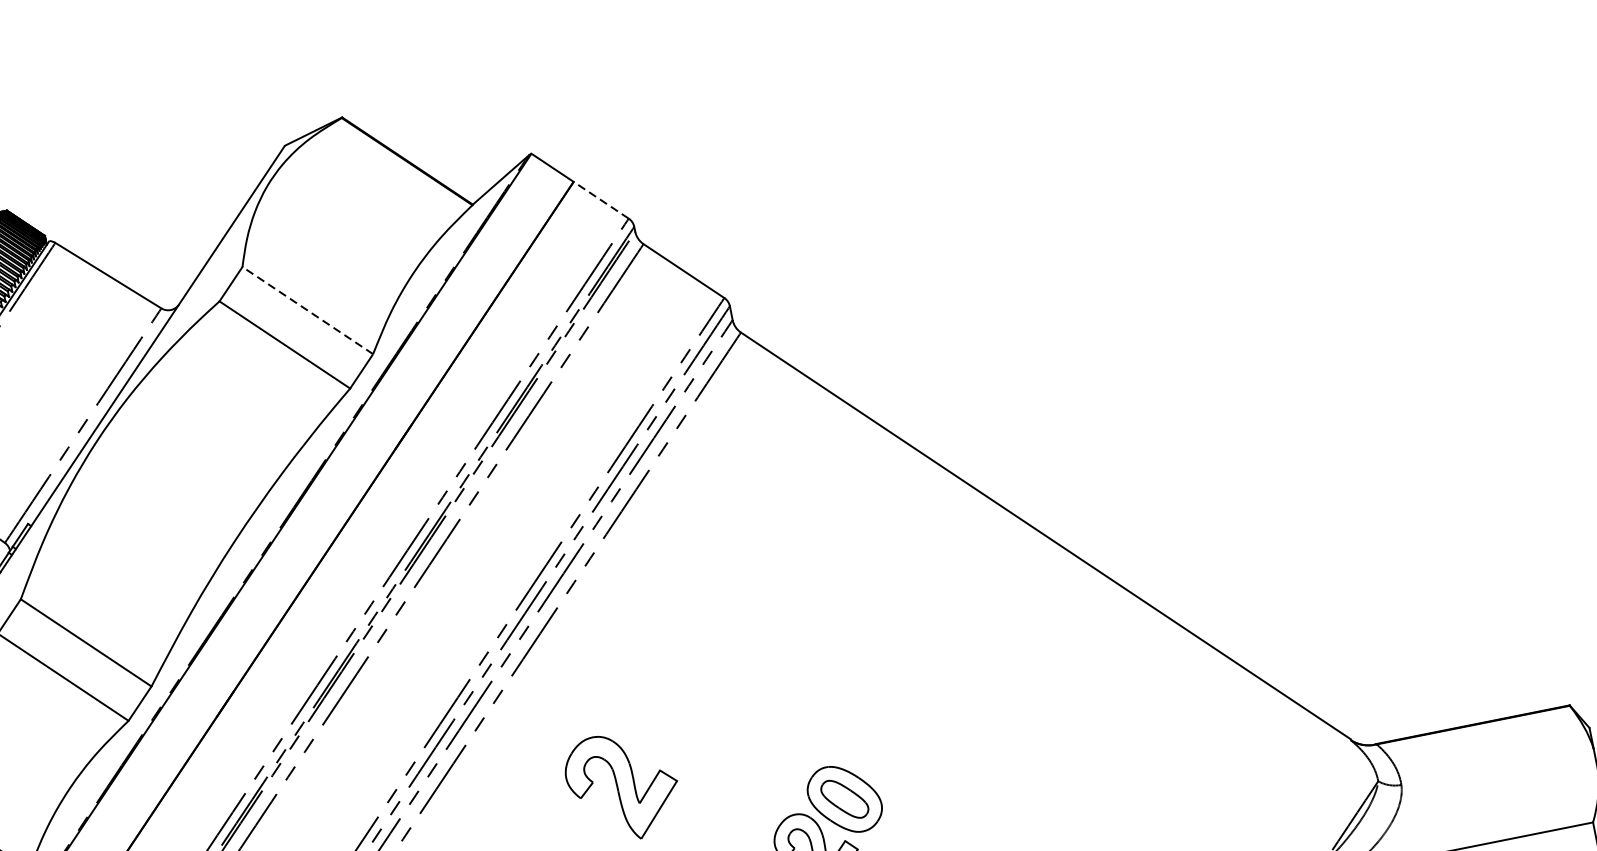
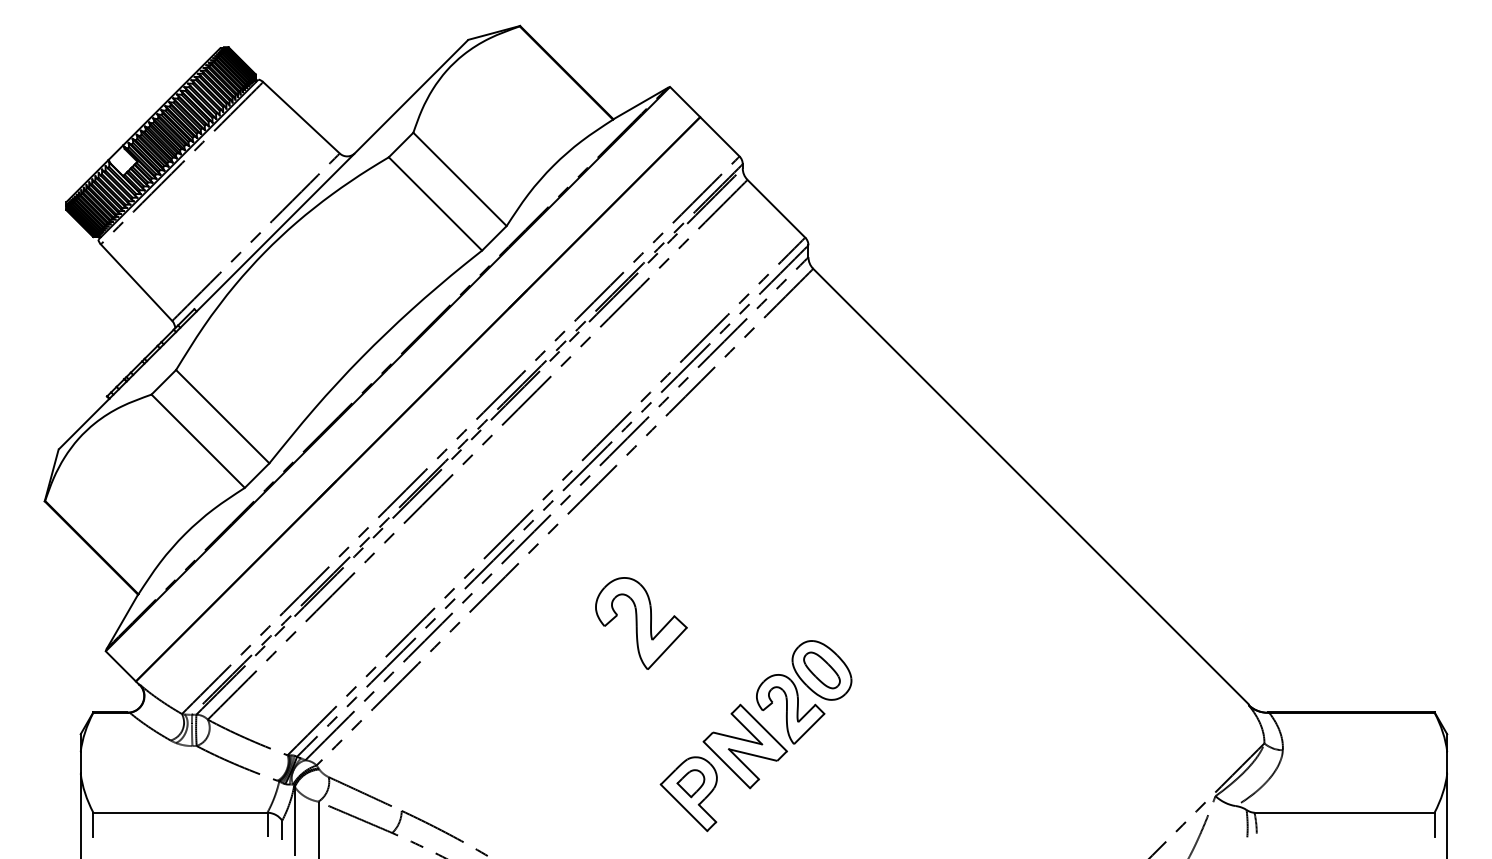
line: (600, 199) -> (719, 136), dashed -> solid
line: (308, 310) -> (460, 179), dashed -> solid

